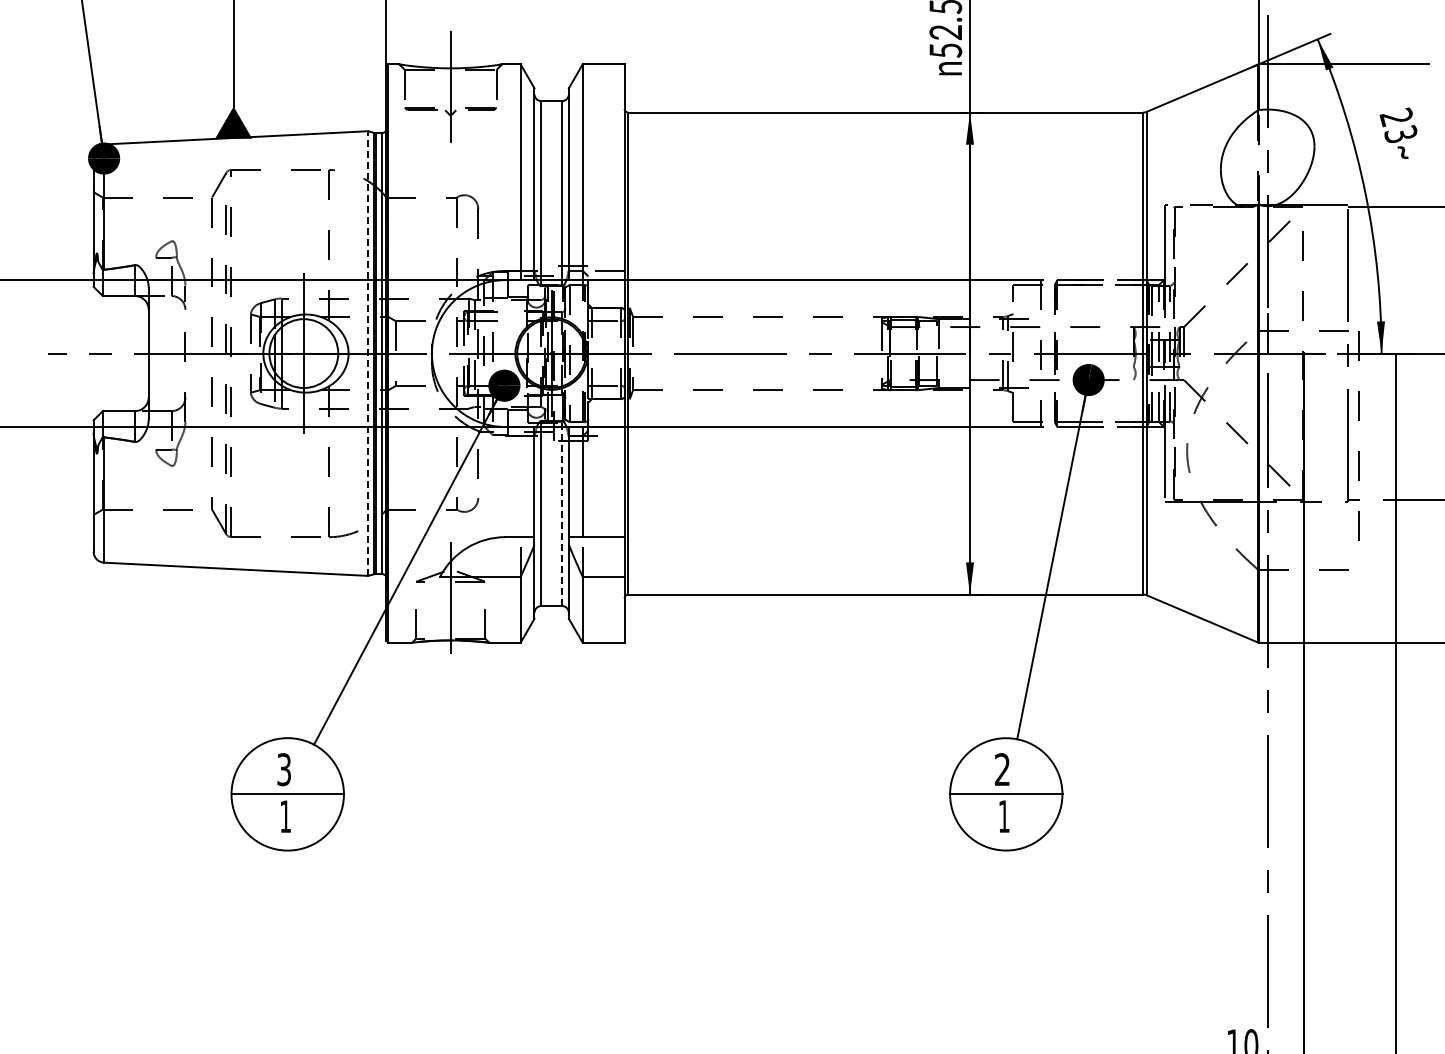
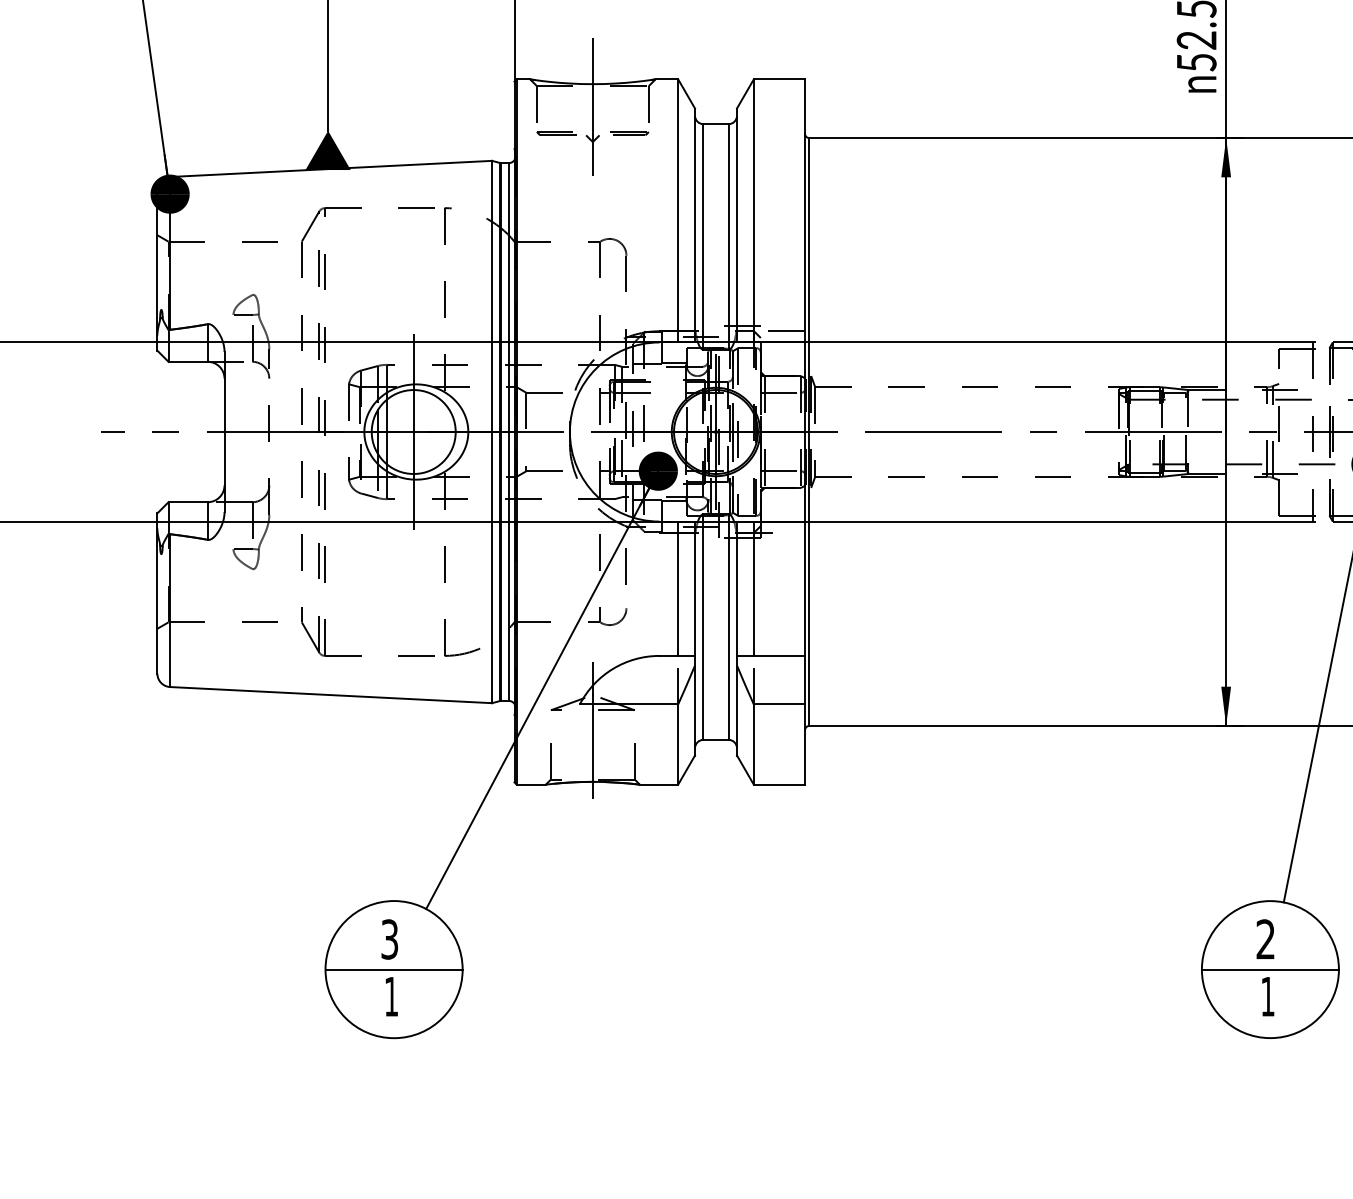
line: (368, 353) -> (492, 431), dashed -> solid
line: (520, 482) -> (677, 589), added
line: (562, 513) -> (729, 627), dashed -> solid

